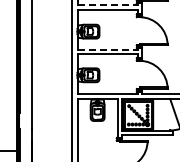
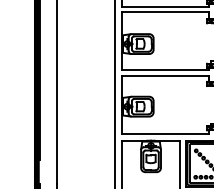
line: (108, 5) -> (166, 6), dashed -> solid
line: (108, 49) -> (166, 69), dashed -> solid

